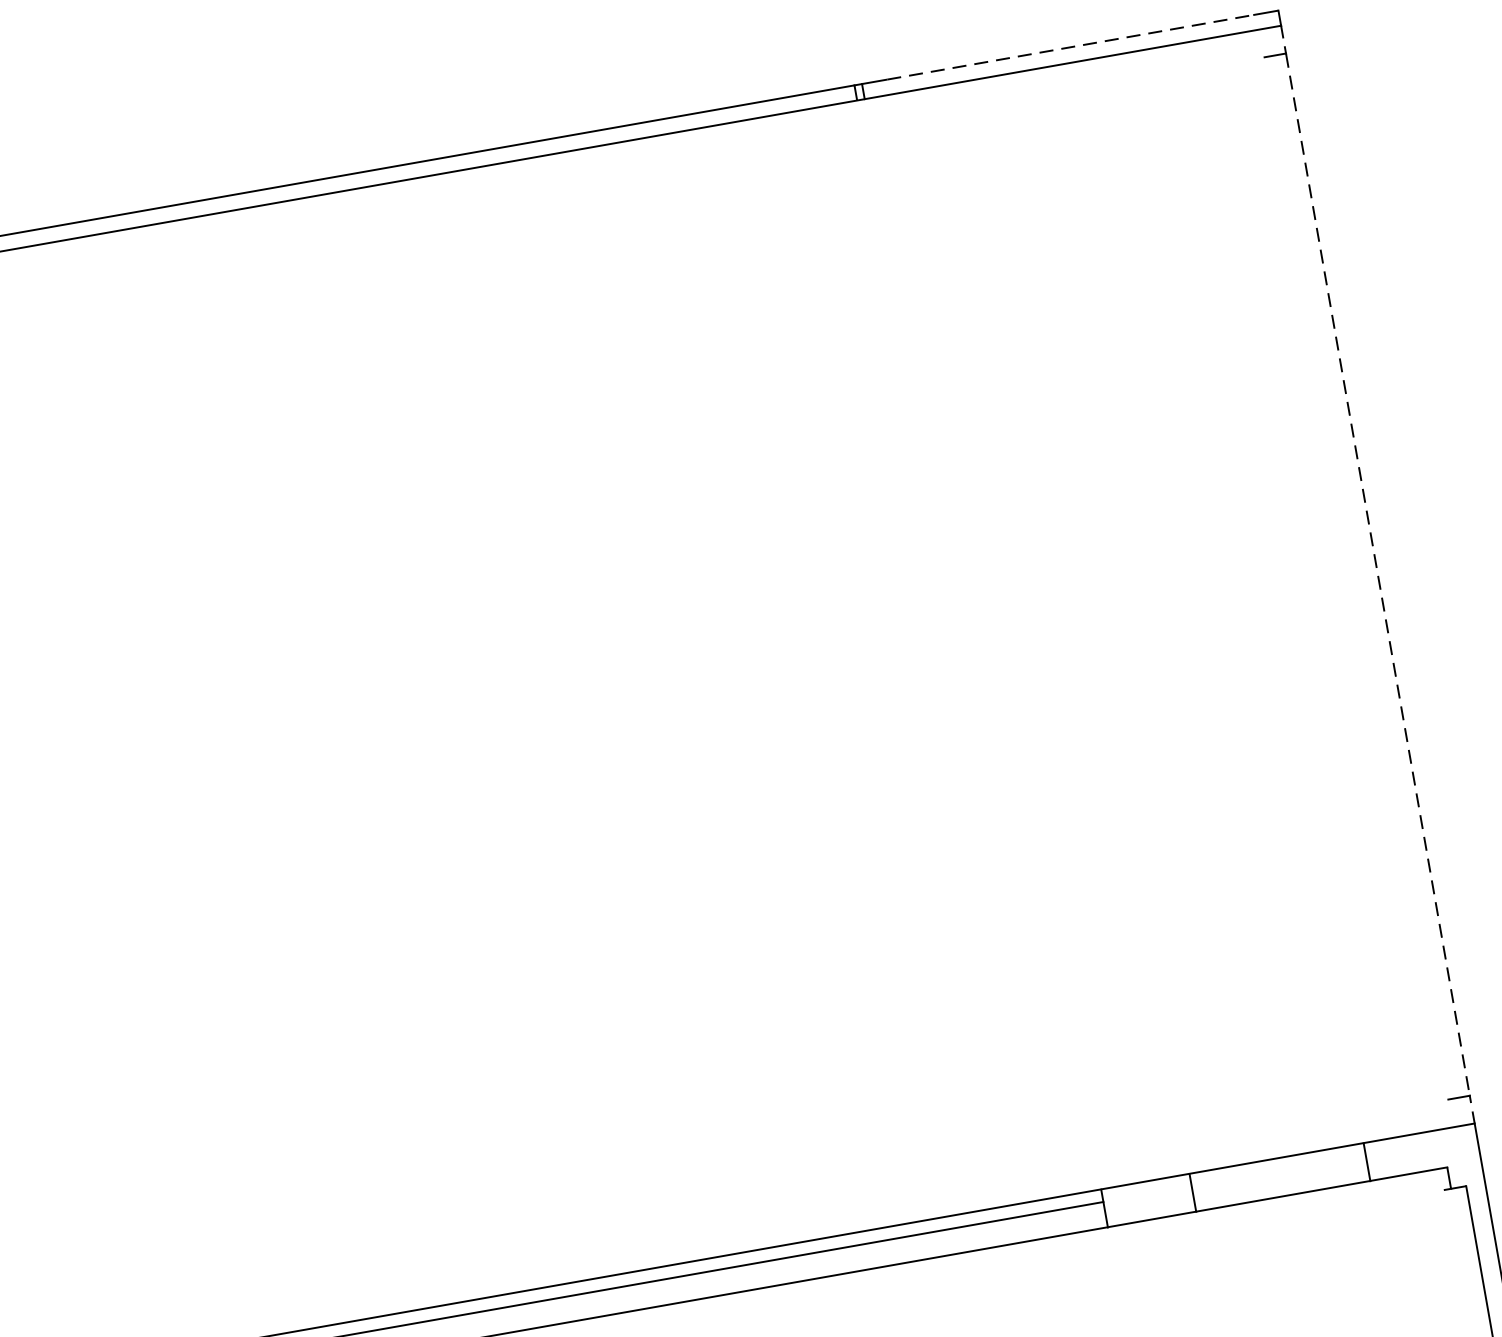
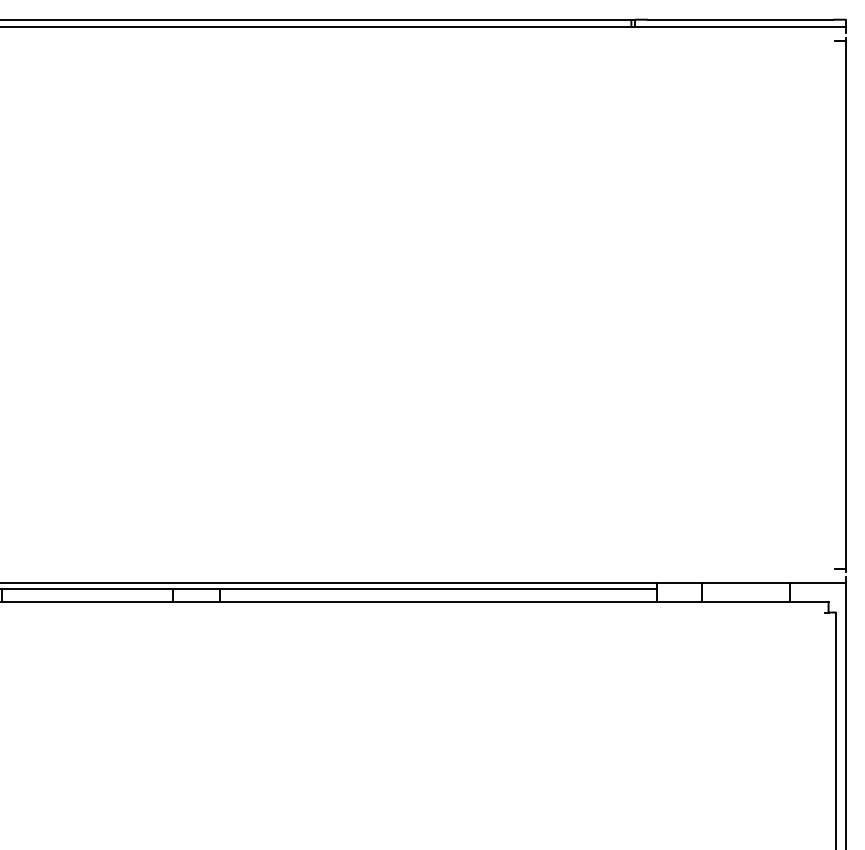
line: (1070, 46) -> (740, 19), dashed -> solid
line: (1377, 575) -> (845, 305), dashed -> solid

